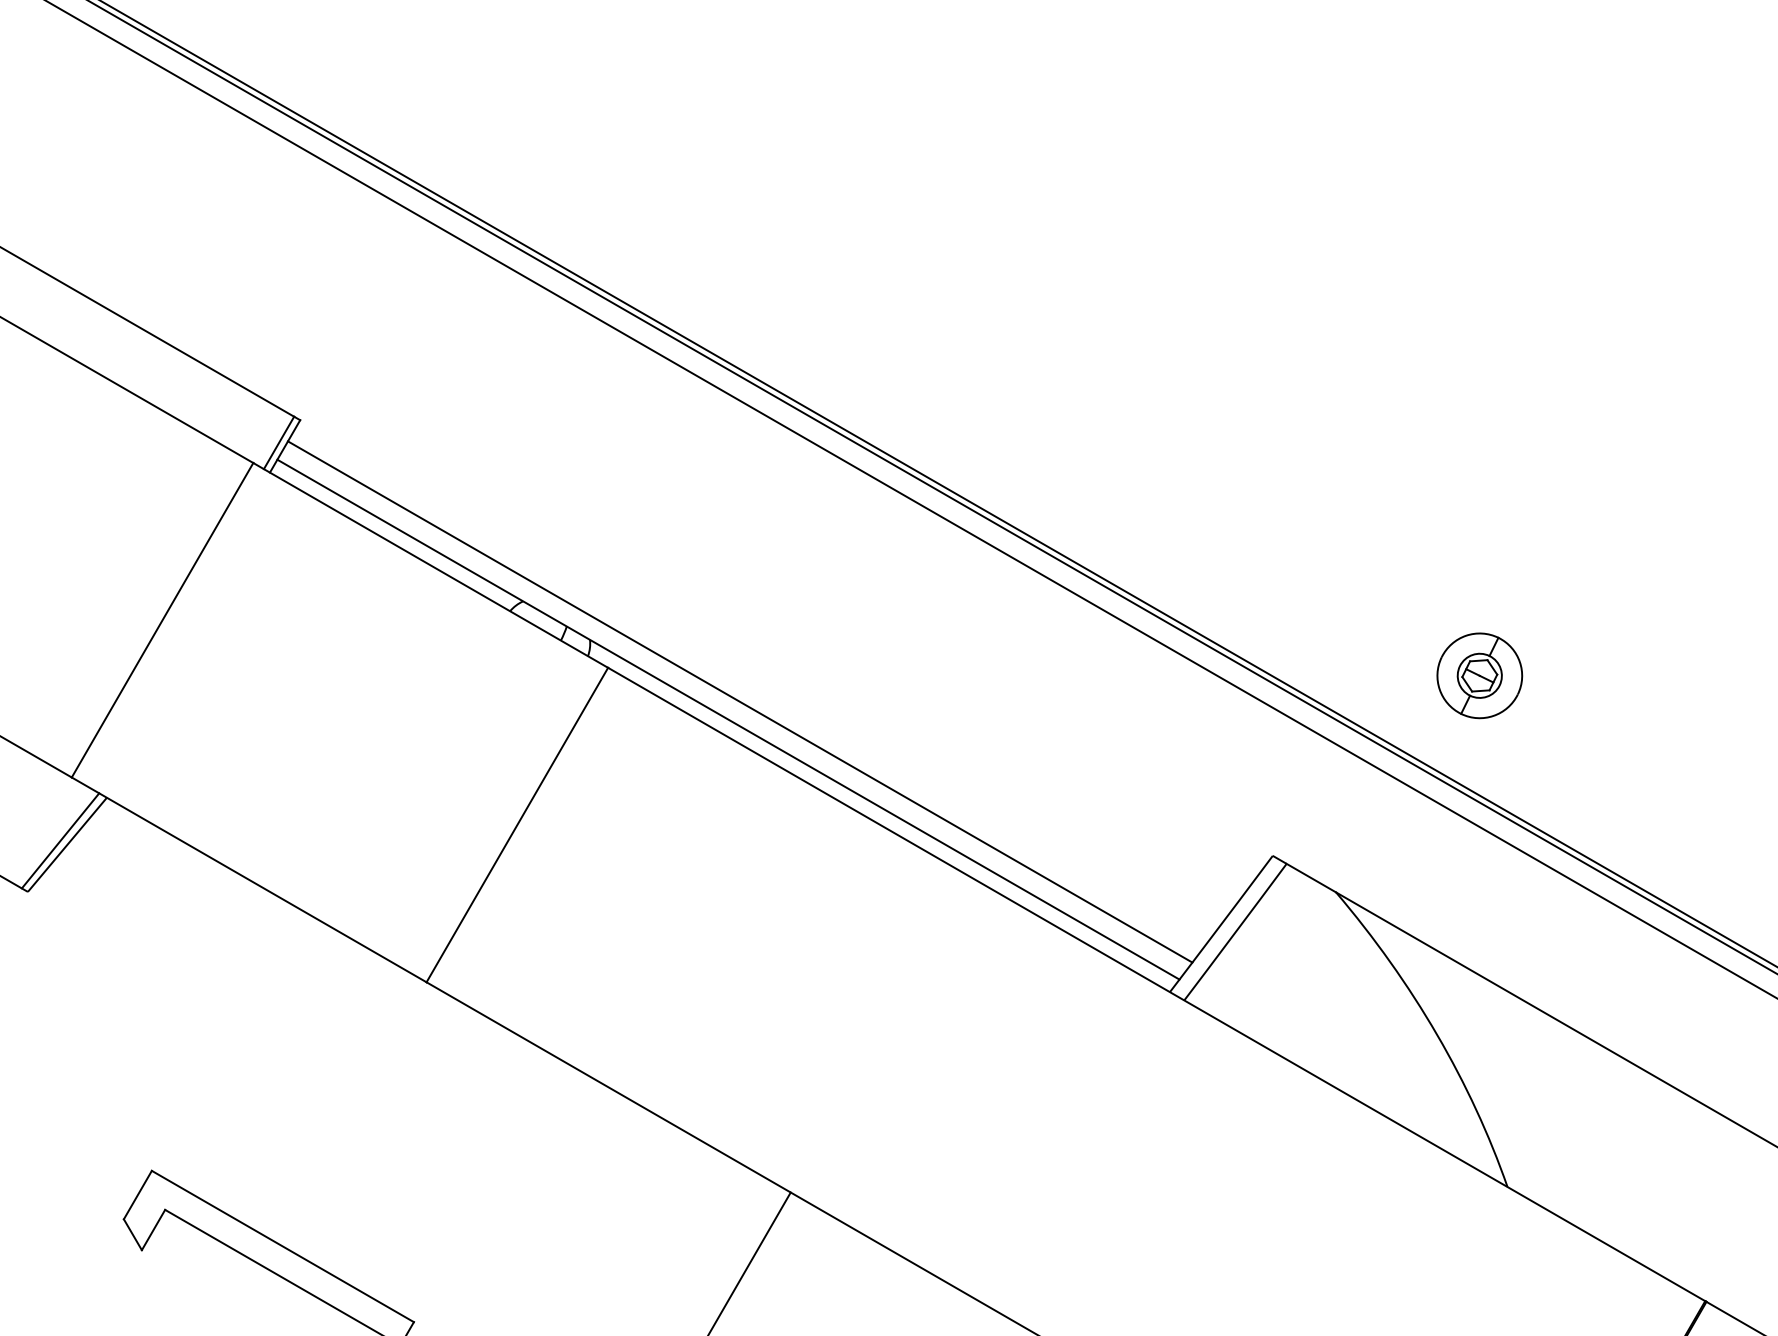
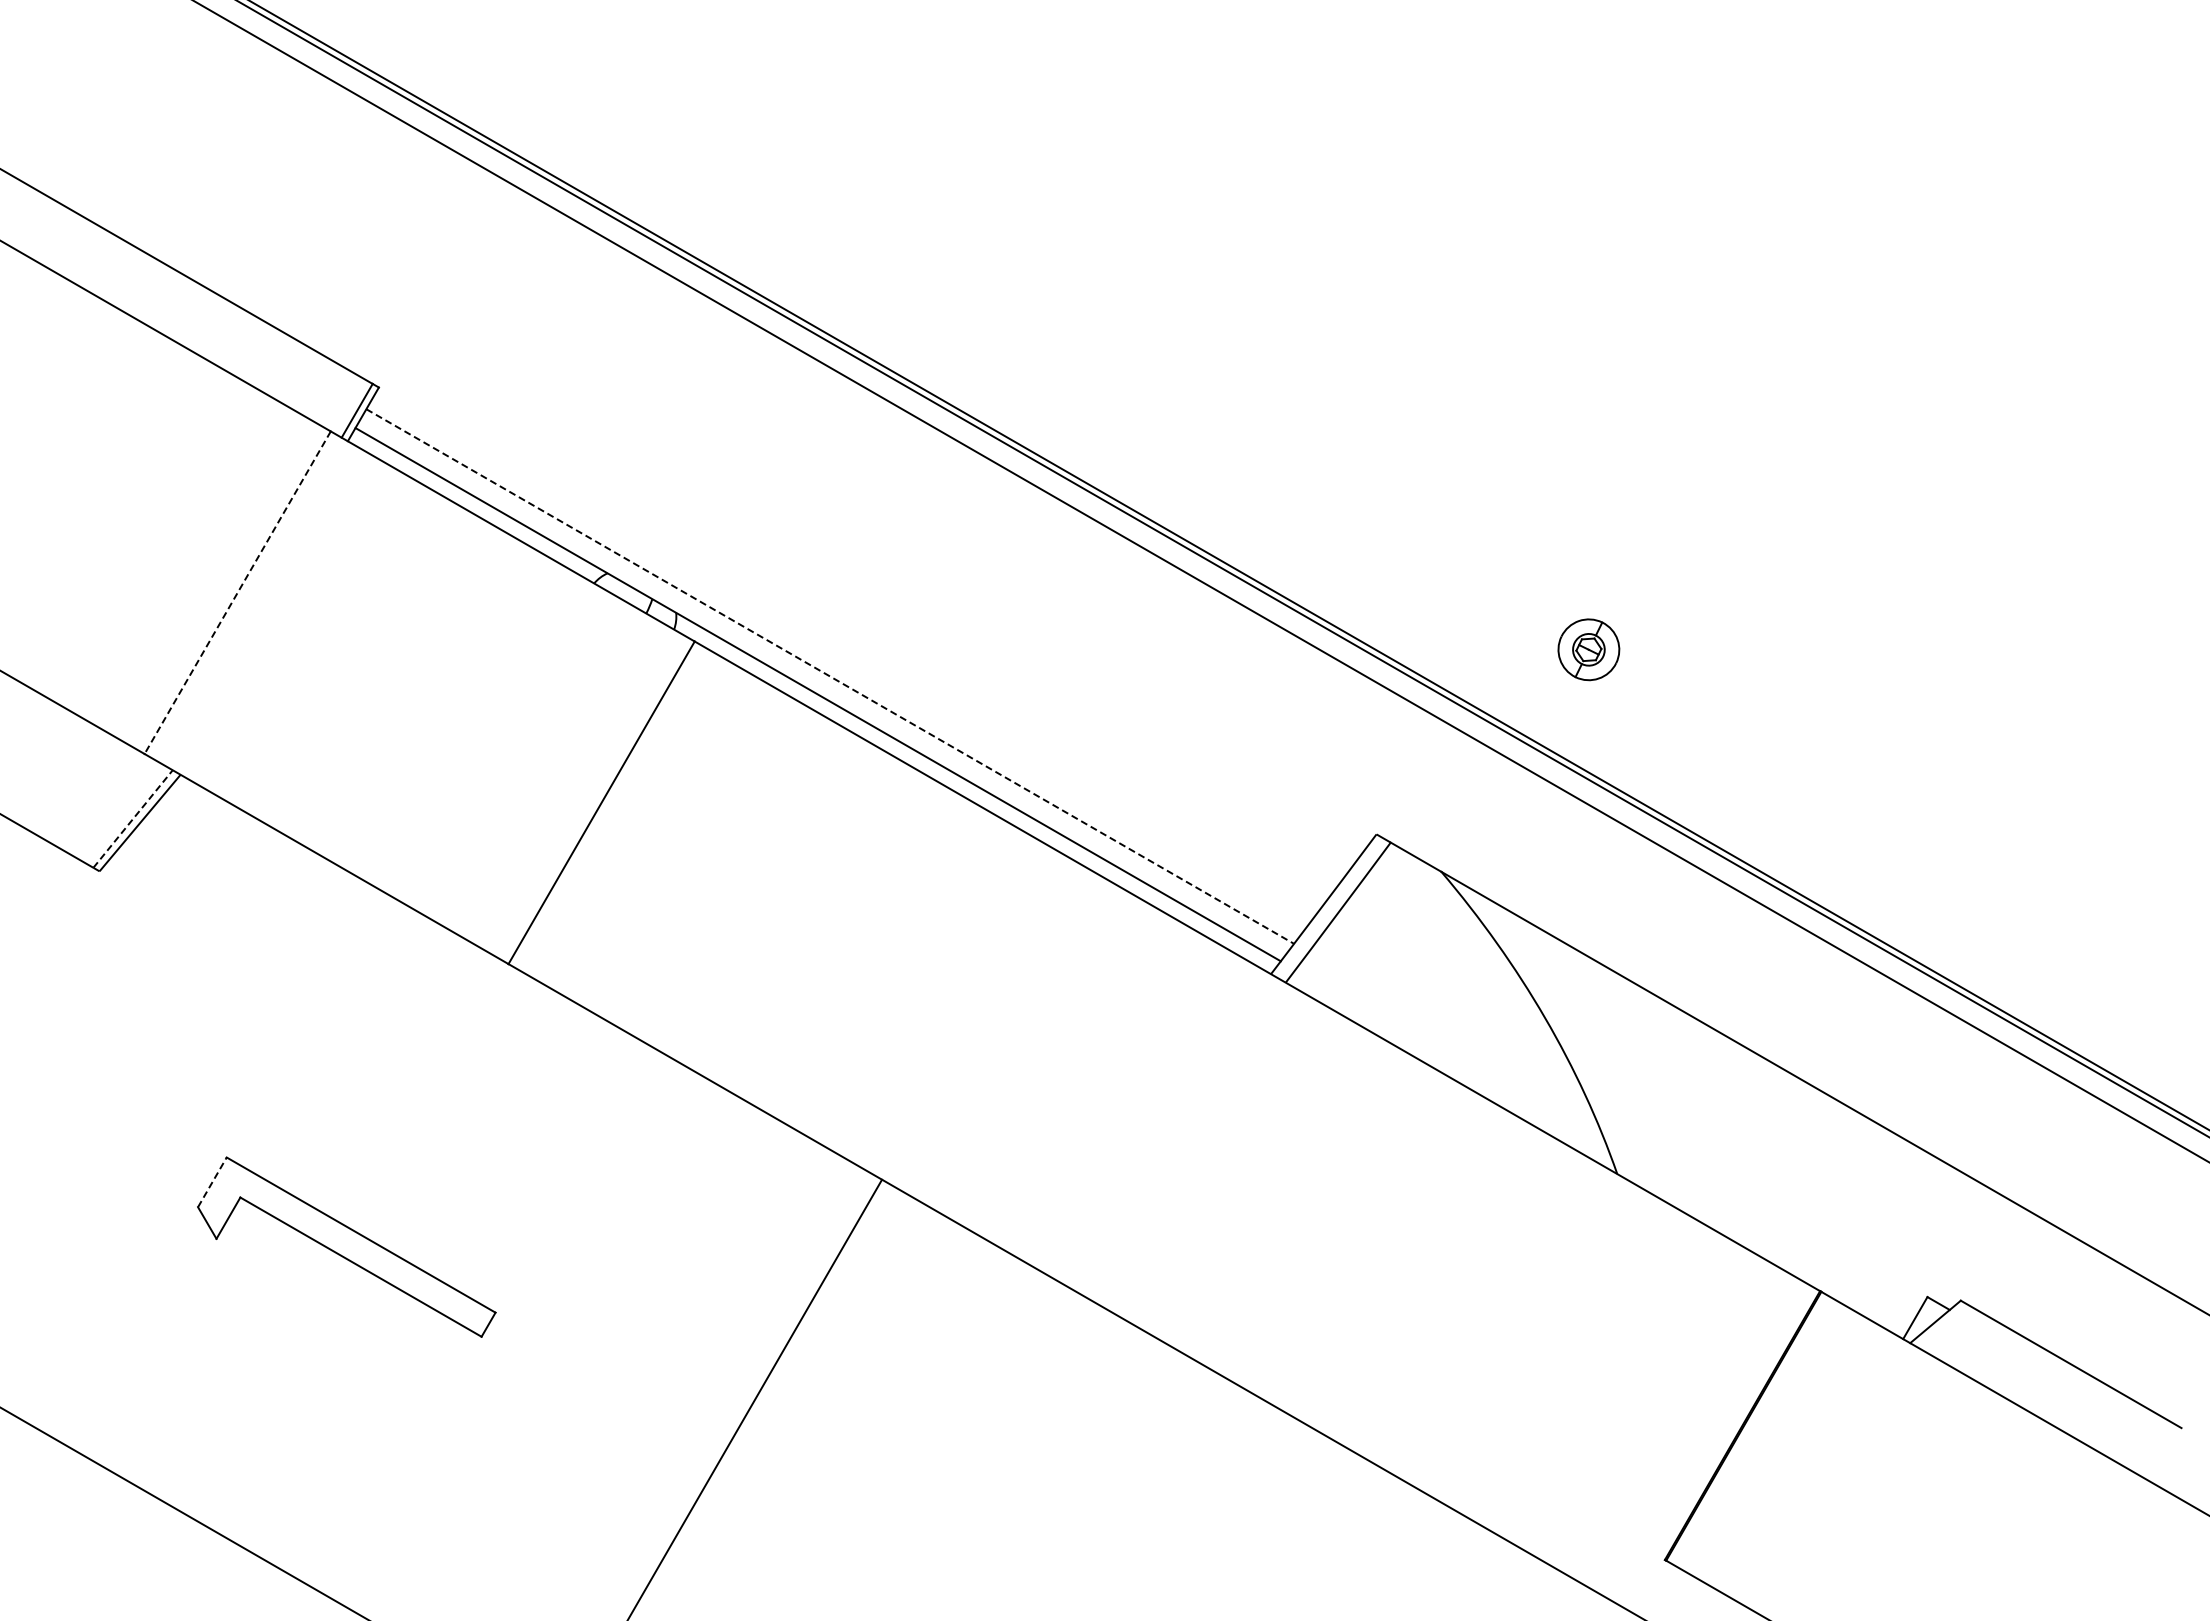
line: (162, 621) -> (237, 593), solid -> dashed
part: (1479, 675) -> (1588, 649), size x0.7
line: (740, 701) -> (830, 676), solid -> dashed
line: (60, 841) -> (133, 819), solid -> dashed
line: (137, 1195) -> (212, 1182), solid -> dashed

